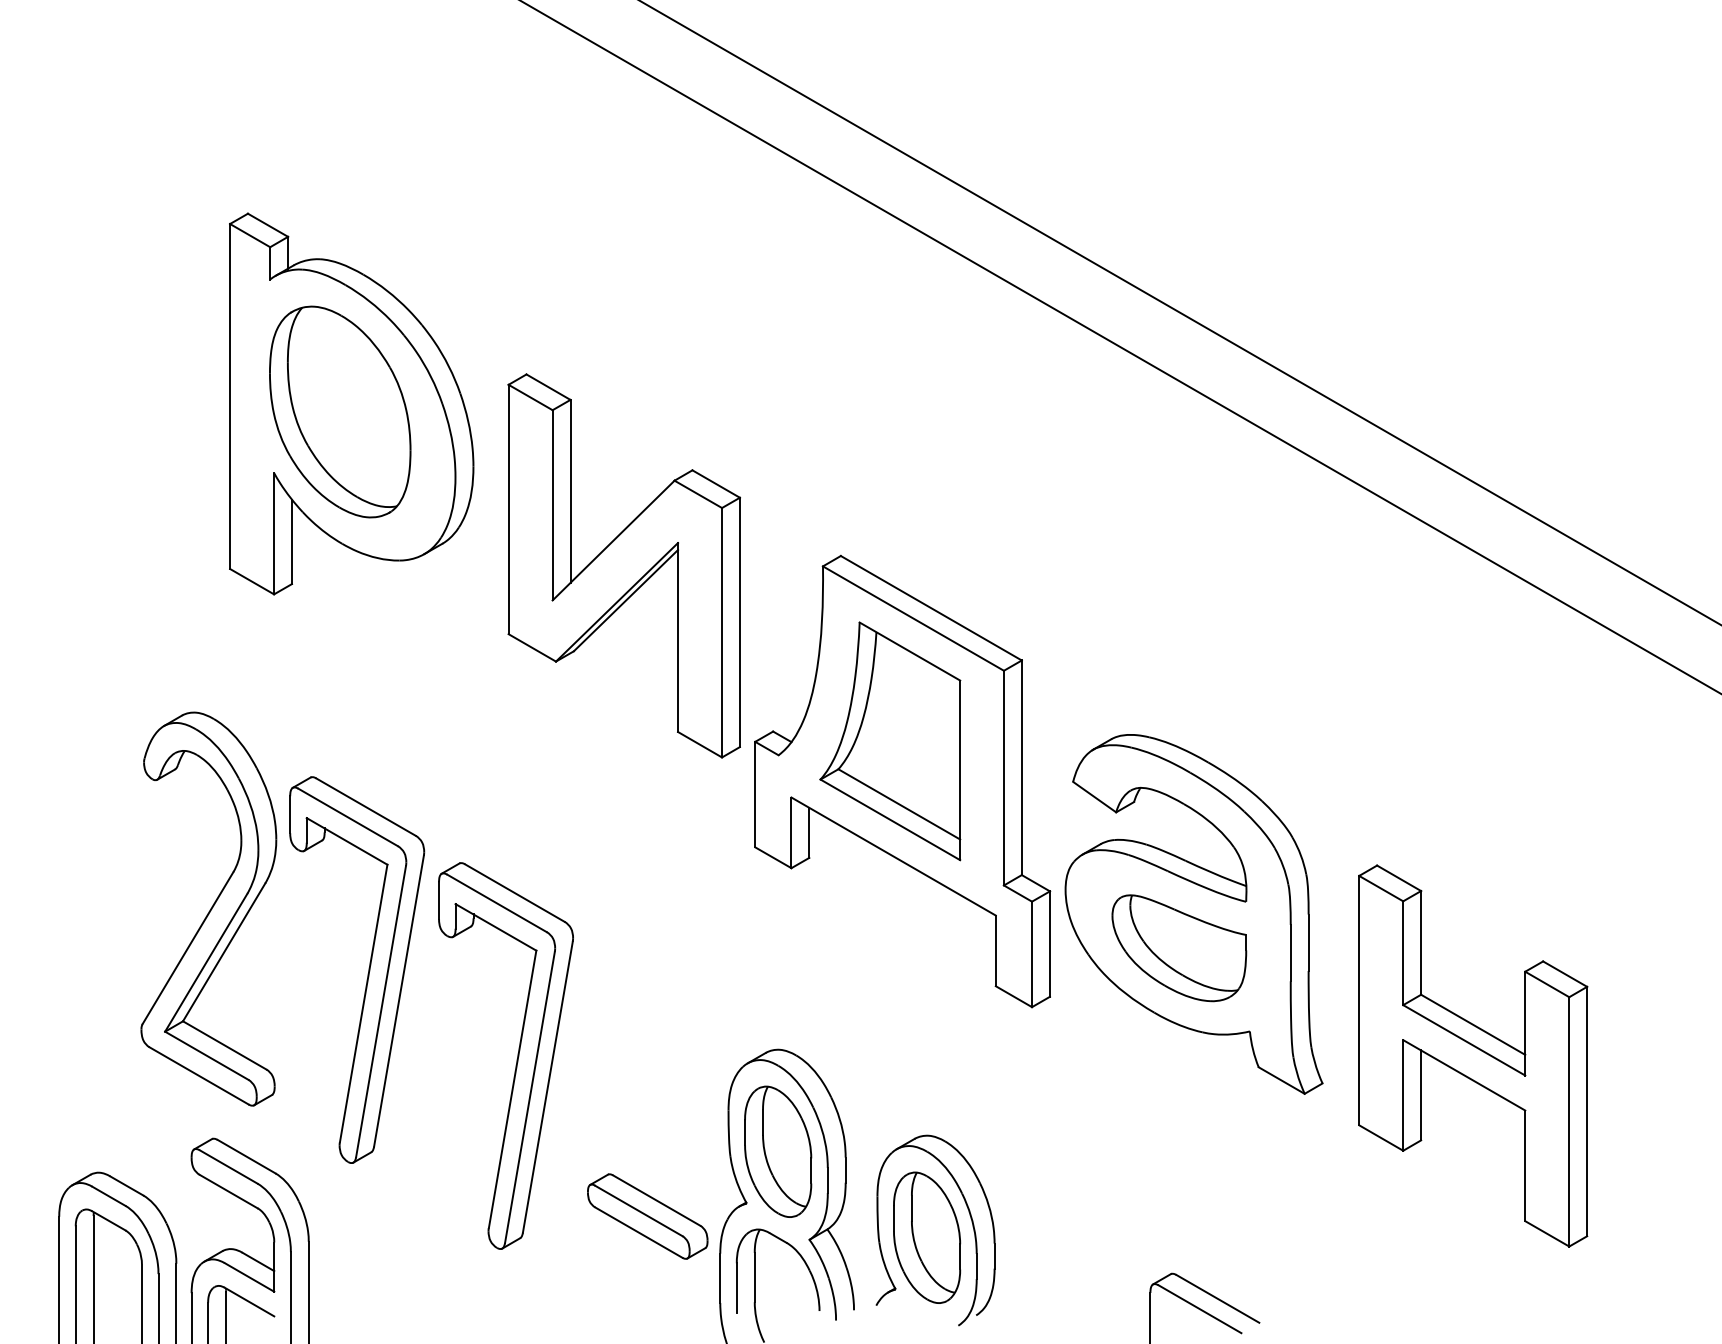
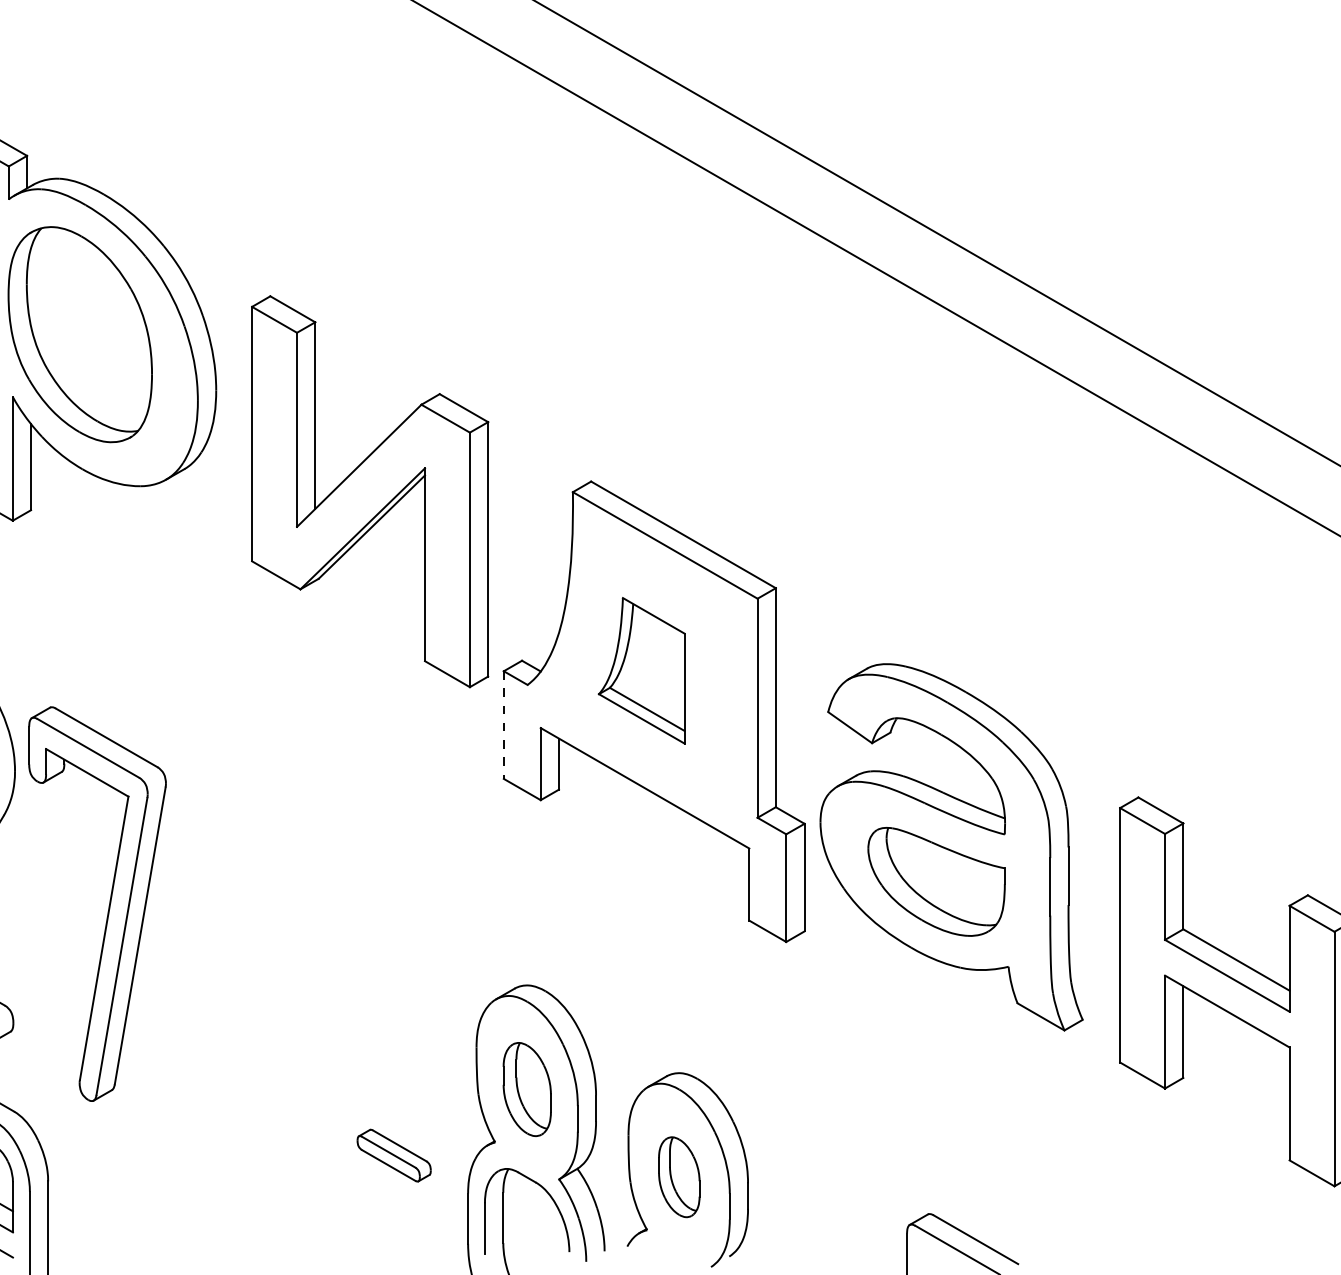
part: (890, 741) -> (641, 670), size x0.6
line: (755, 794) -> (504, 724), solid -> dashed
part: (516, 1059) -> (260, 995), removed
part: (778, 1151) -> (527, 1089), size x0.7
part: (647, 1216) -> (393, 1155), size x0.6
part: (927, 1237) -> (679, 1177), size x0.6

